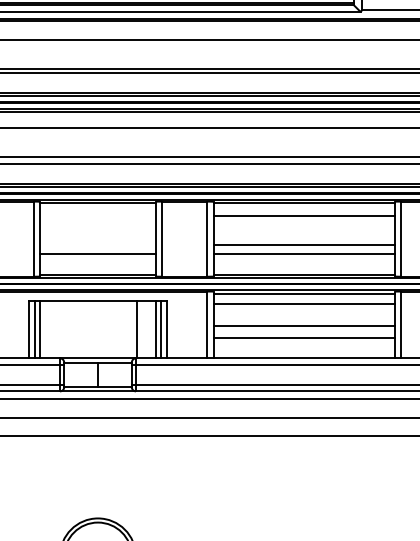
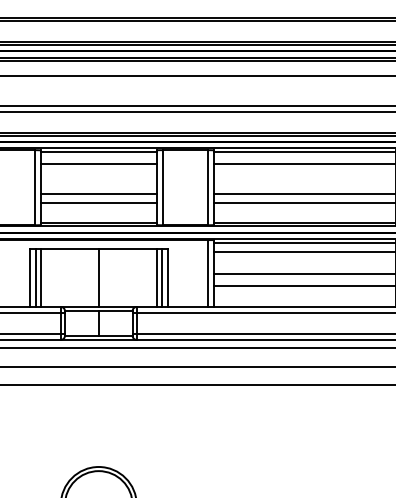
line: (97, 215) -> (98, 164), added
line: (97, 245) -> (98, 194), added
line: (137, 329) -> (99, 278), moved

